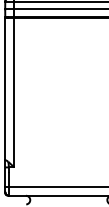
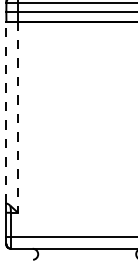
line: (5, 89) -> (6, 113), solid -> dashed
line: (13, 92) -> (17, 117), solid -> dashed

